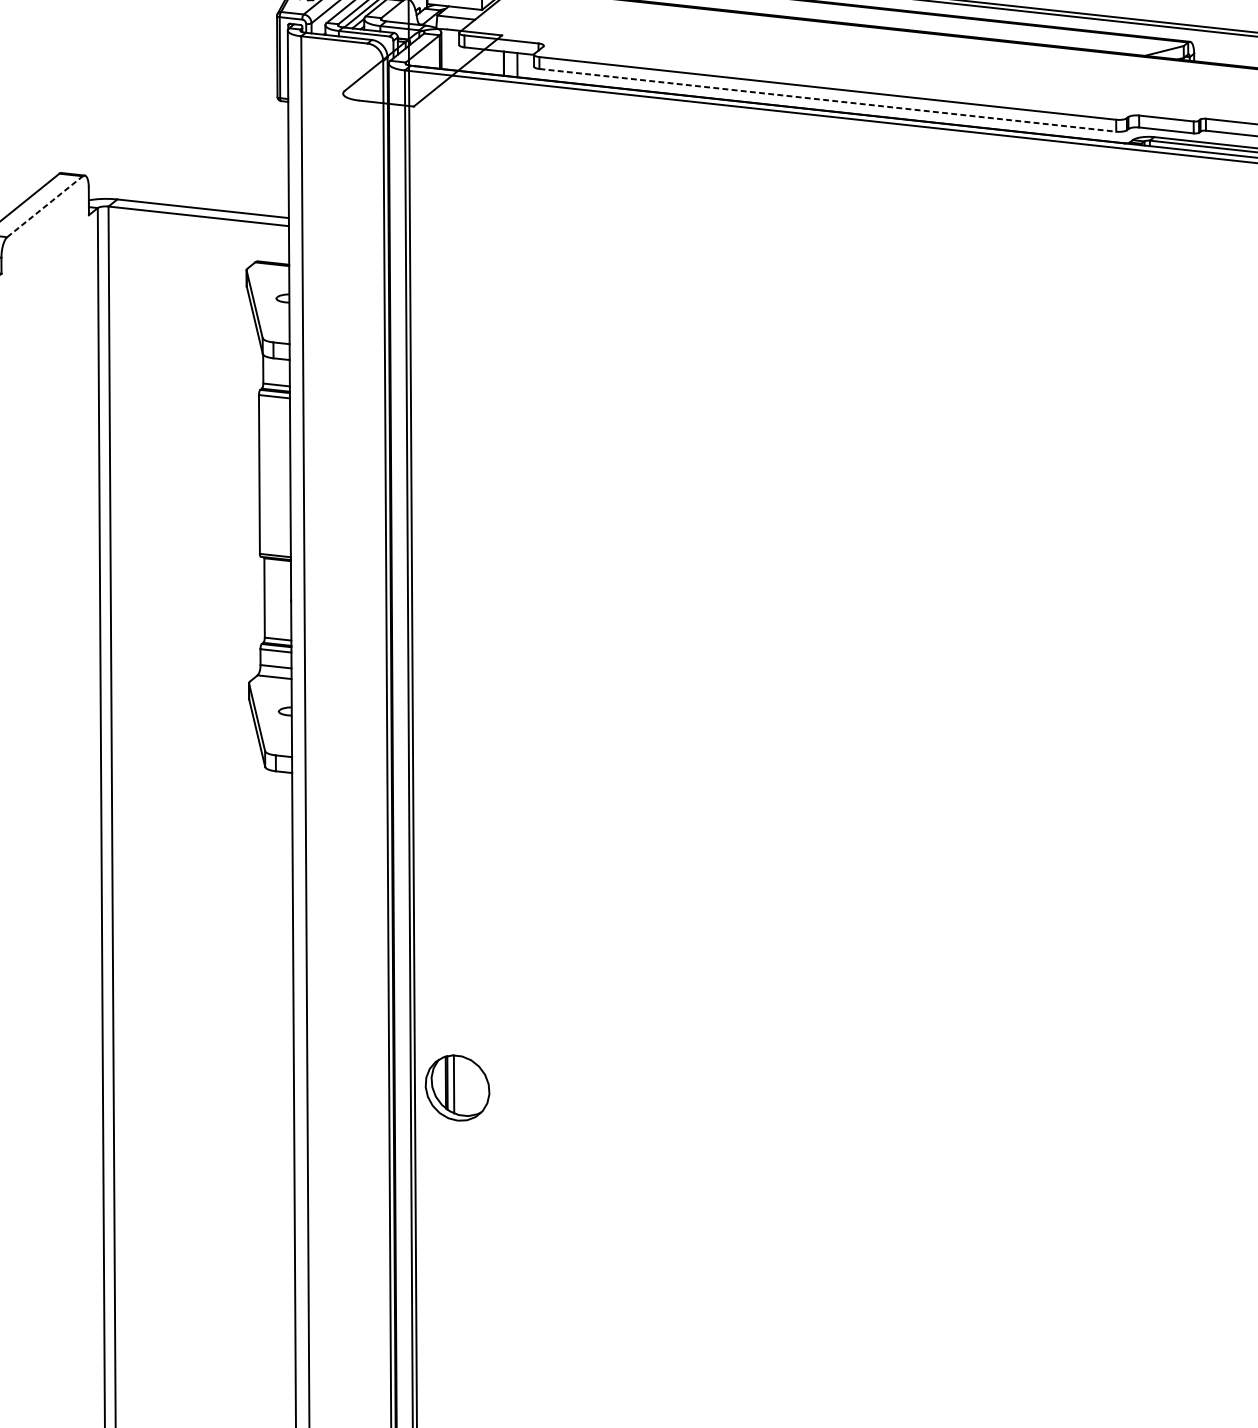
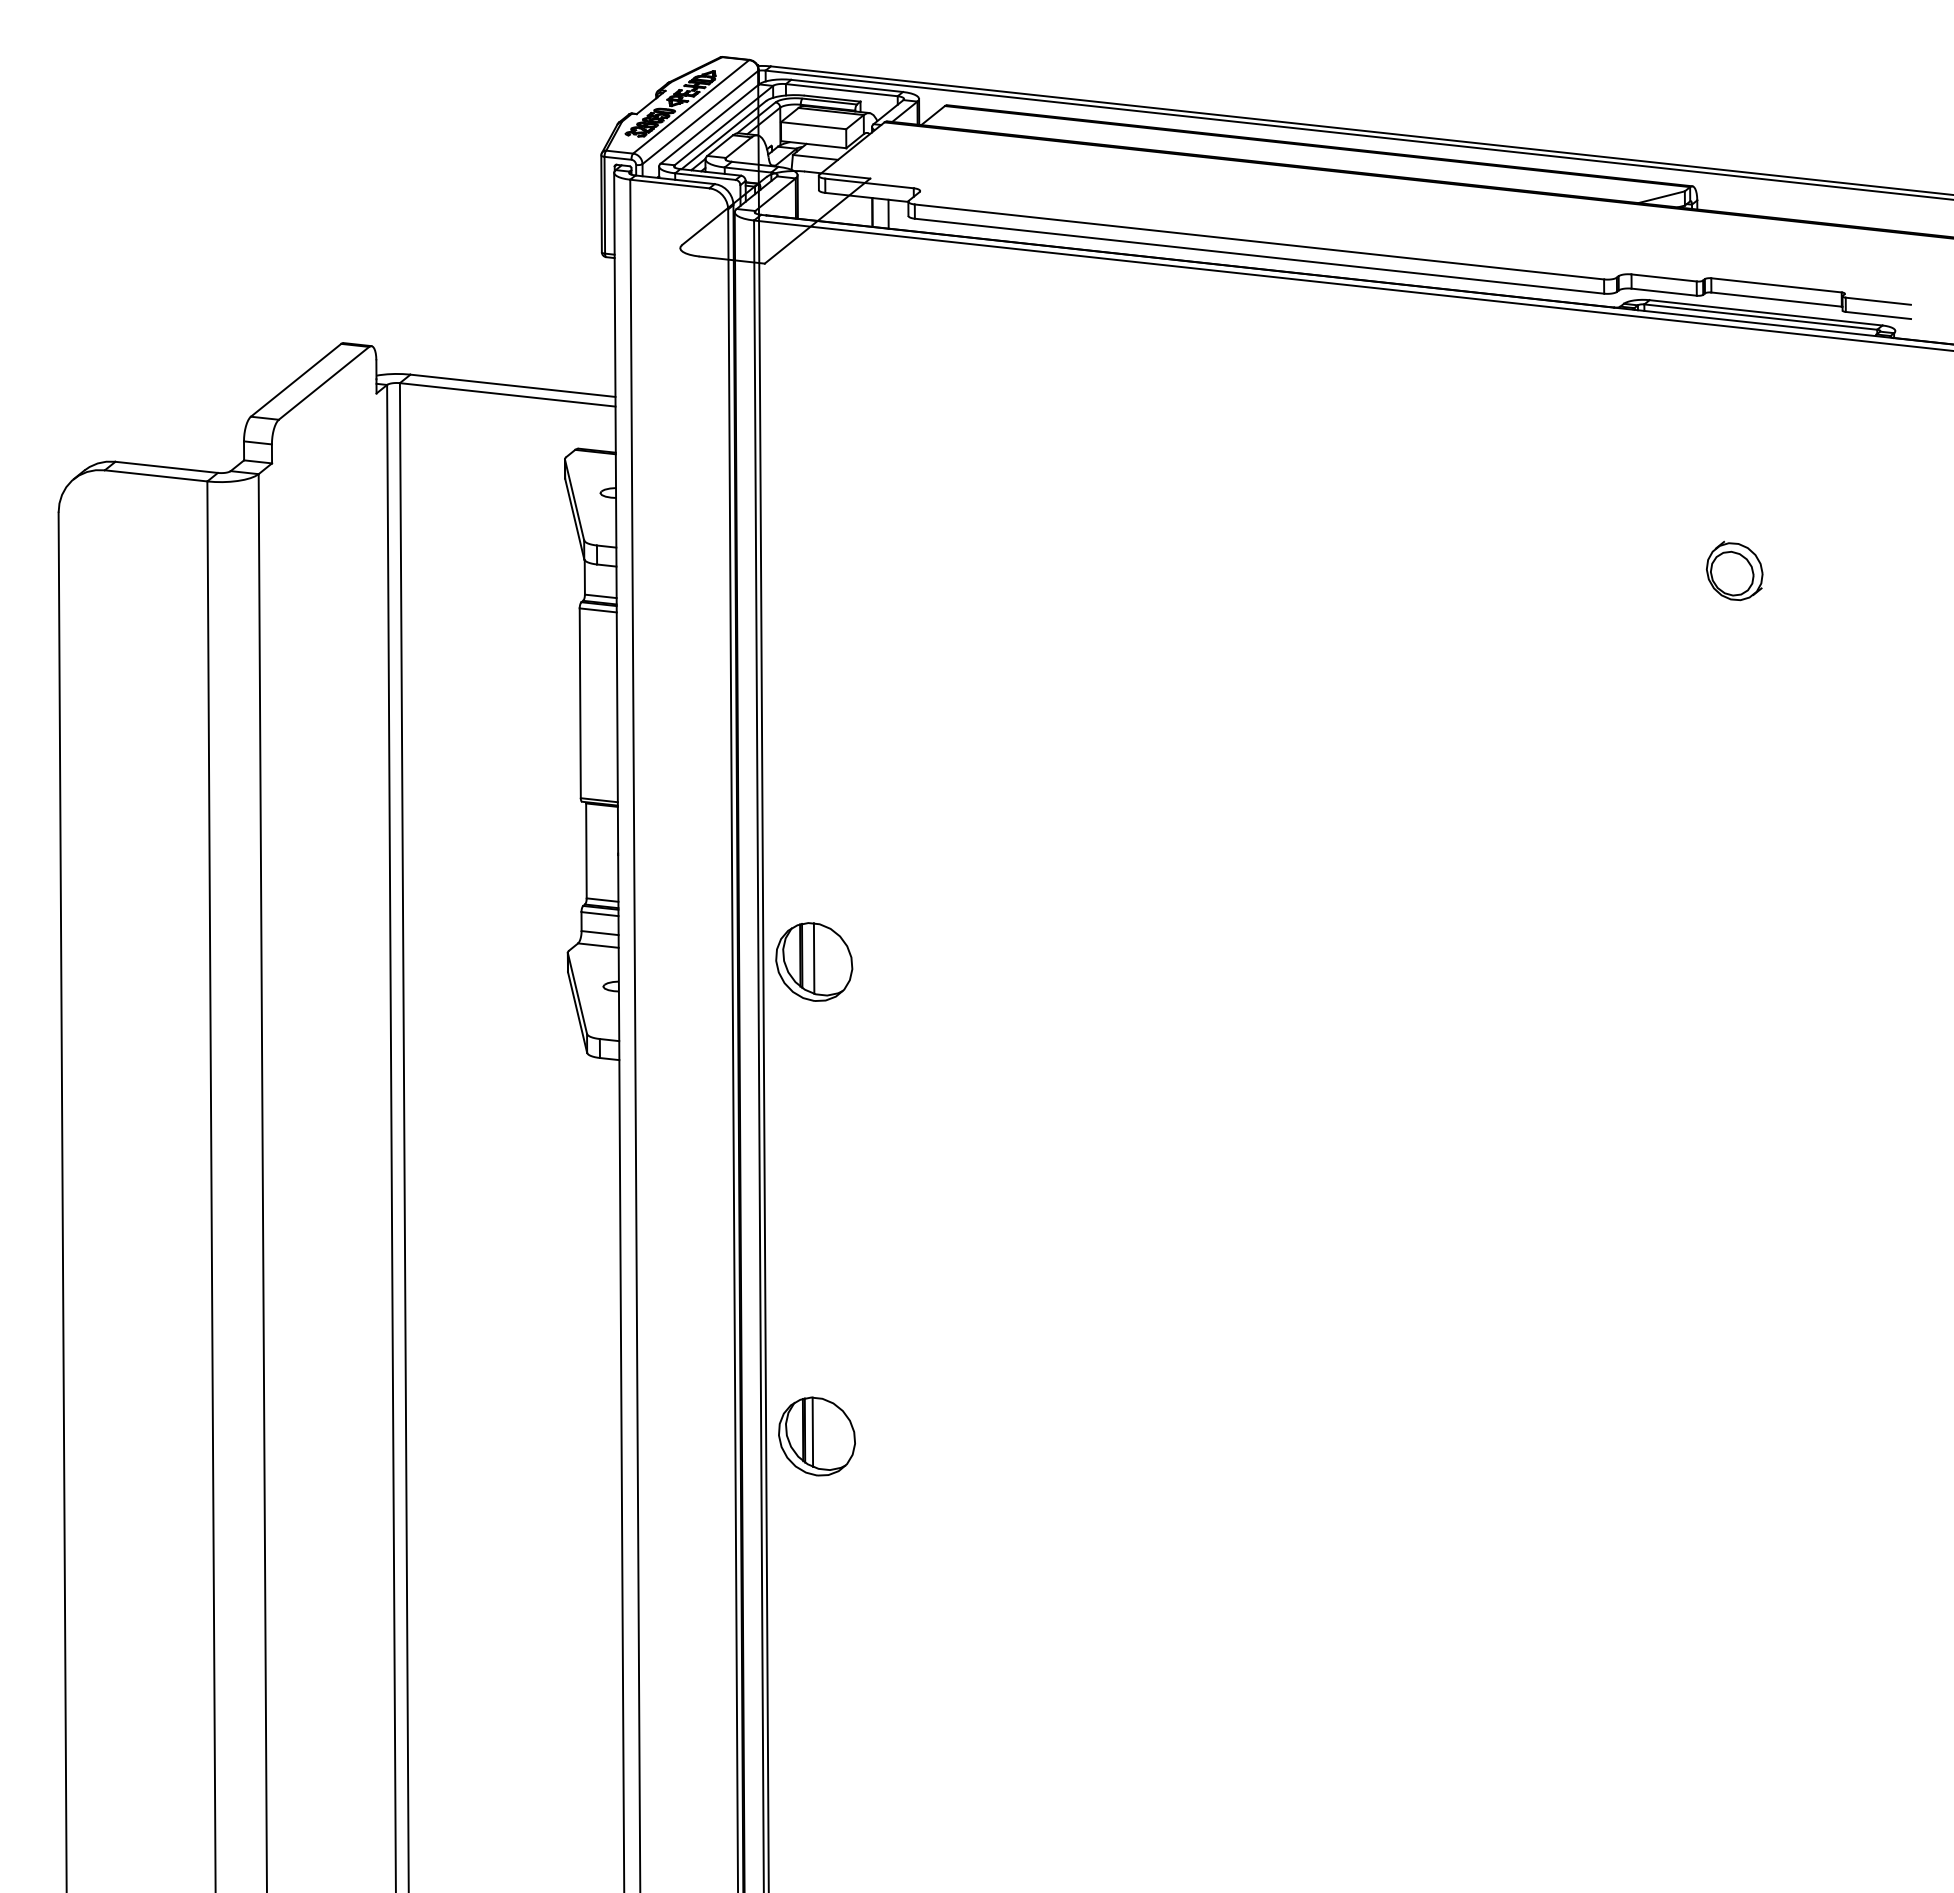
line: (827, 100) -> (1259, 256), dashed -> solid
line: (45, 206) -> (324, 383), dashed -> solid
part: (1225, 363) -> (1734, 570), added
part: (455, 690) -> (814, 961), added

